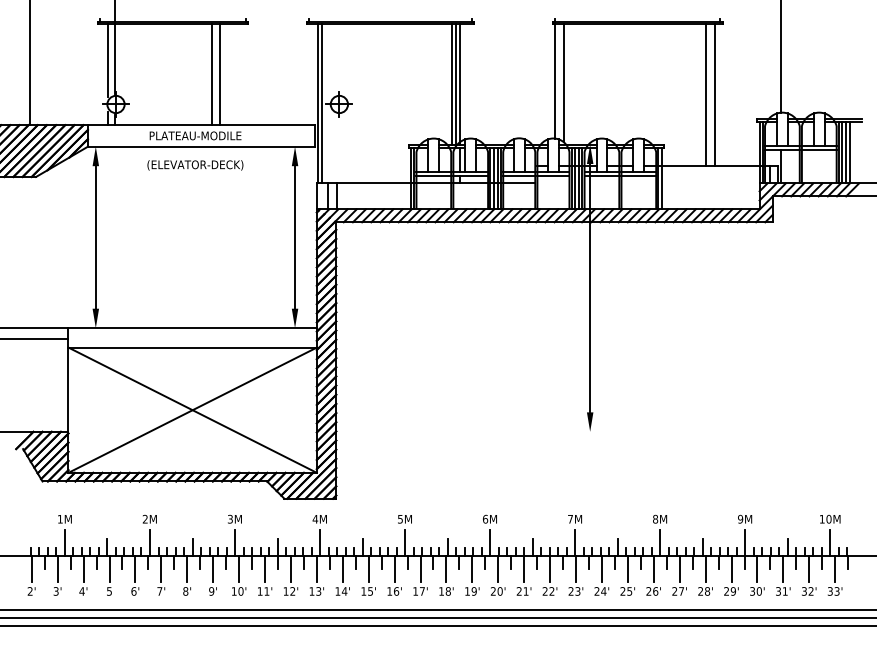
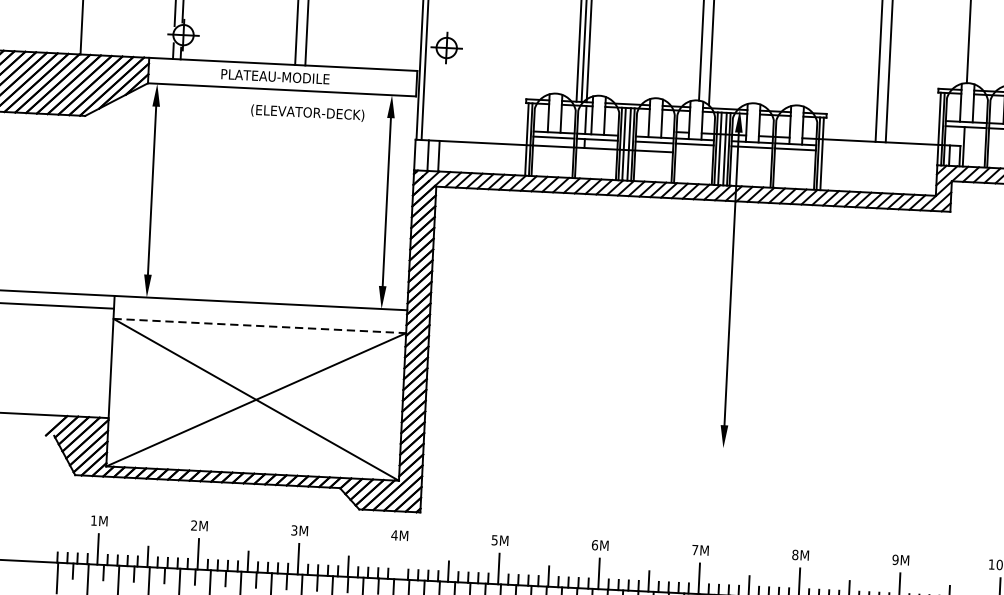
text: (195, 165) -> (307, 113), moved
line: (193, 347) -> (260, 325), solid -> dashed
line: (320, 543) -> (399, 564), removed

